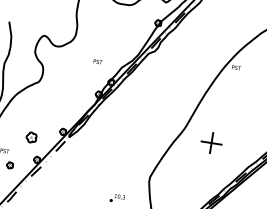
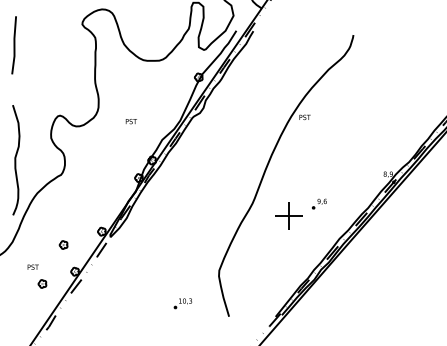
text: (97, 61) -> (130, 121), moved
part: (31, 137) -> (63, 244), size x0.62
part: (237, 137) -> (319, 203), added

